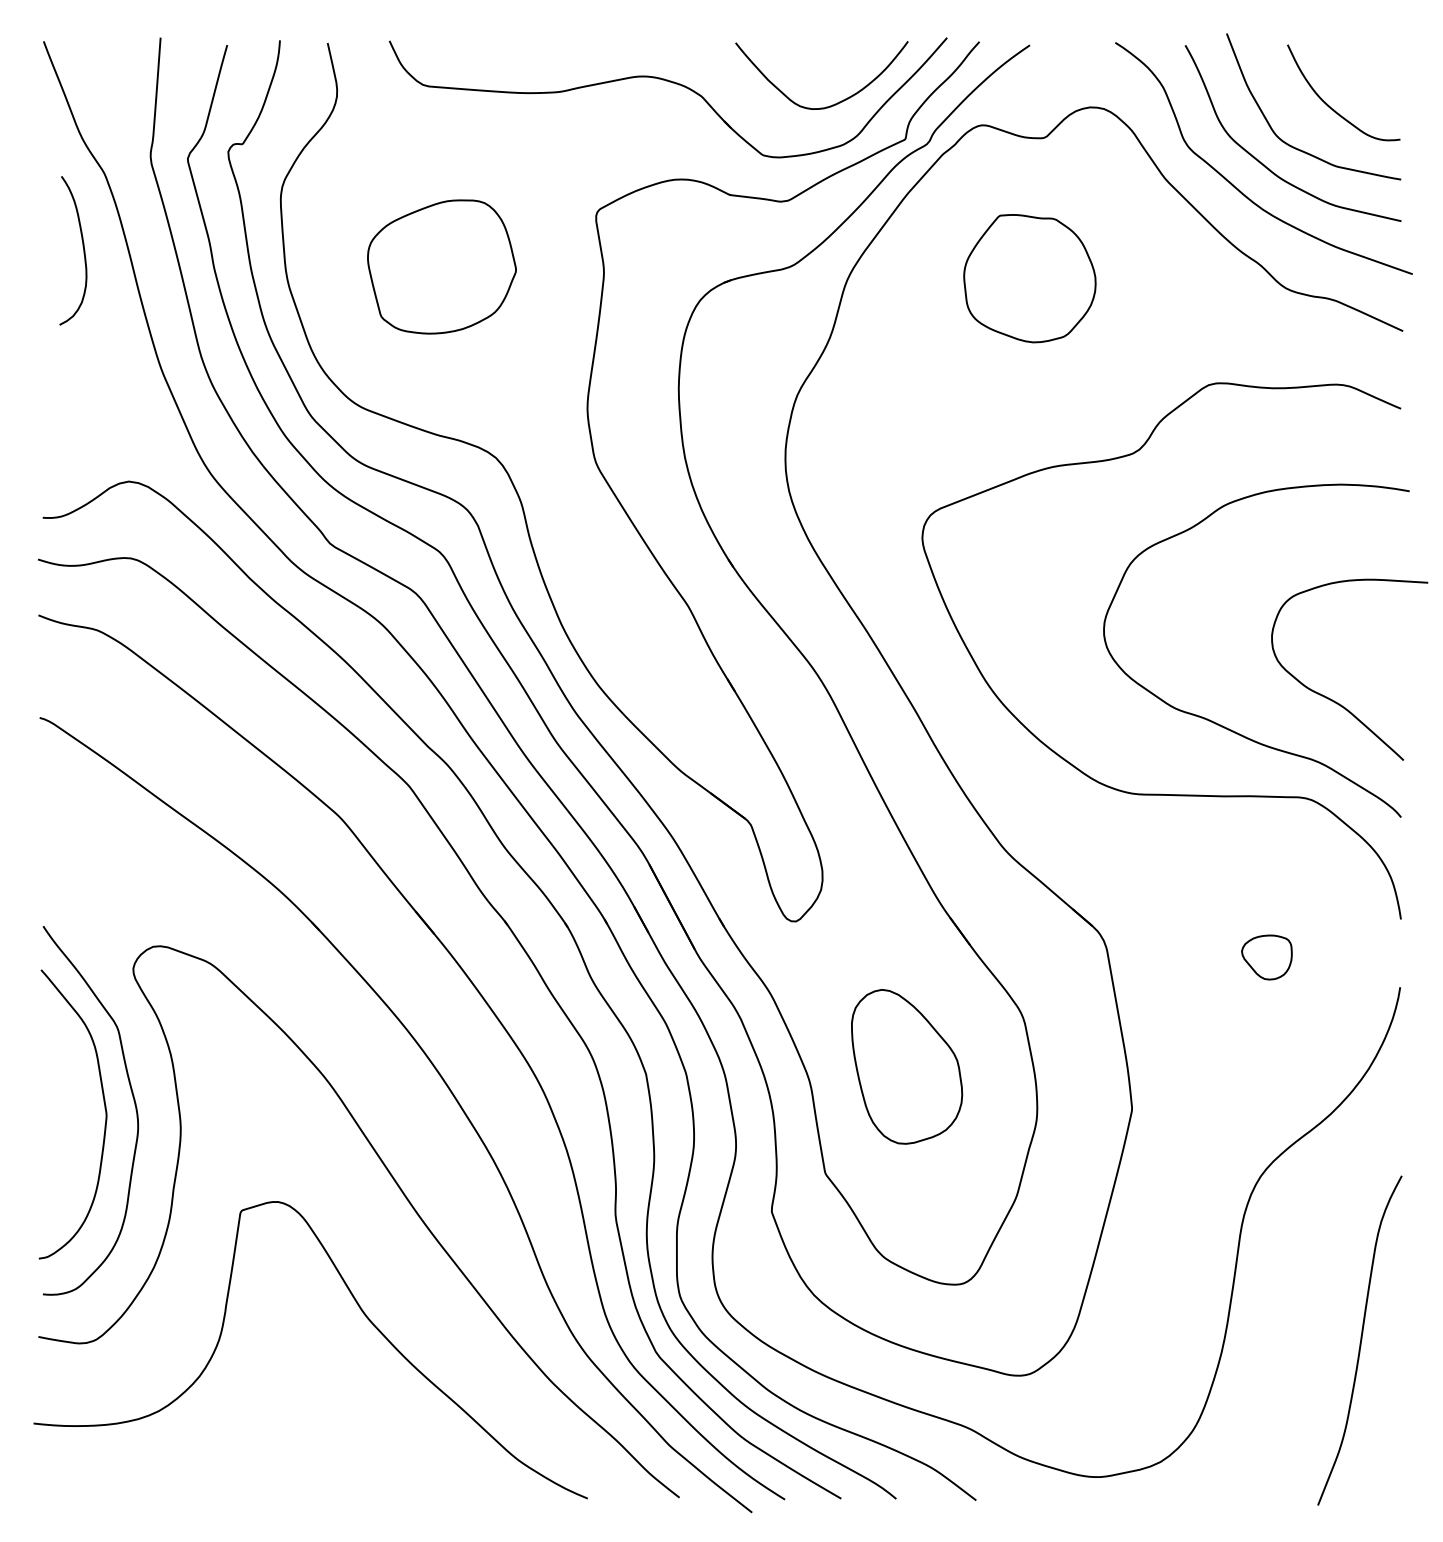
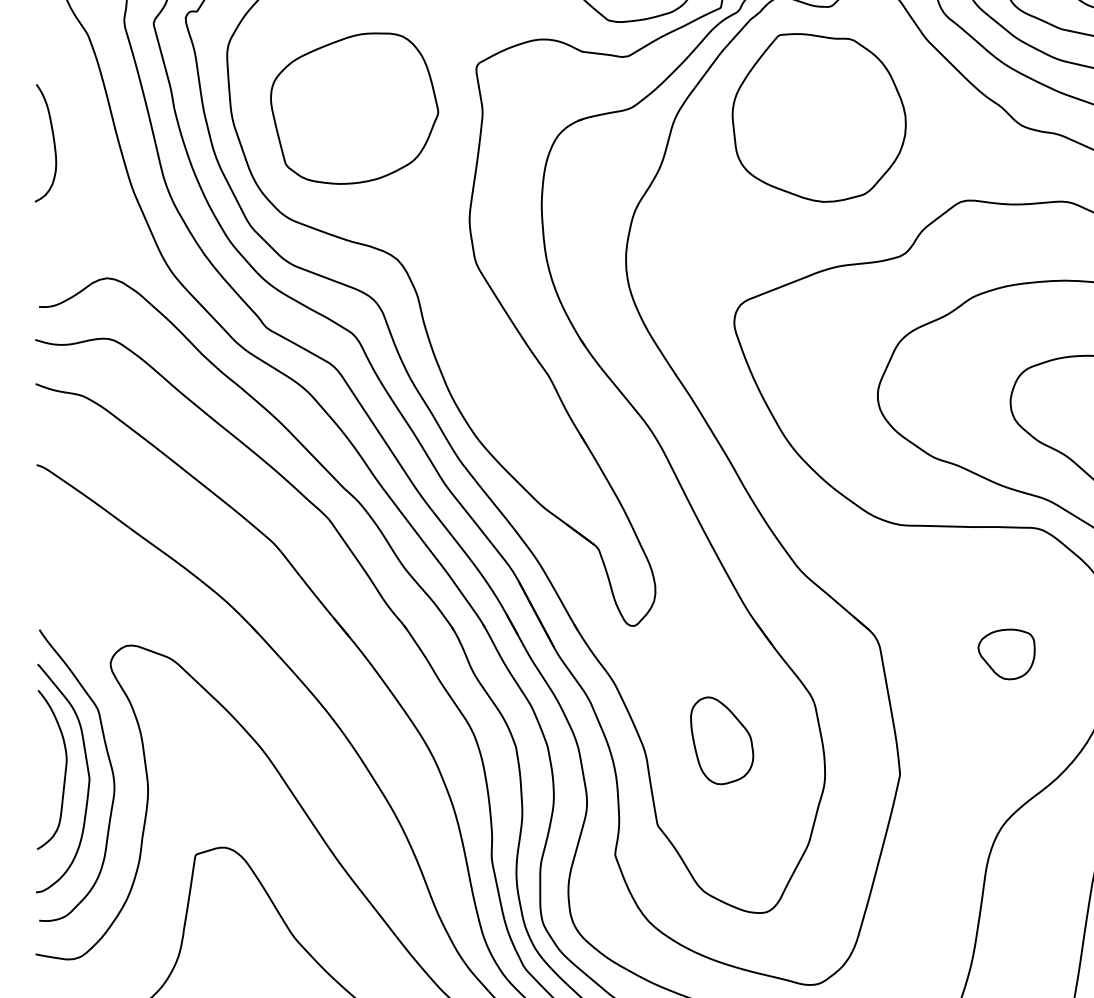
curve: (82, 246) -> (53, 139), moved
part: (441, 266) -> (354, 108), size x1.43
part: (1029, 278) -> (818, 117), size x1.67
part: (1266, 957) -> (1006, 654), size x1.43
part: (906, 1066) -> (721, 740), size x0.71
curve: (75, 1103) -> (64, 769), added

